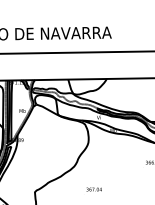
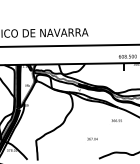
text: (94, 188) -> (92, 138), moved

